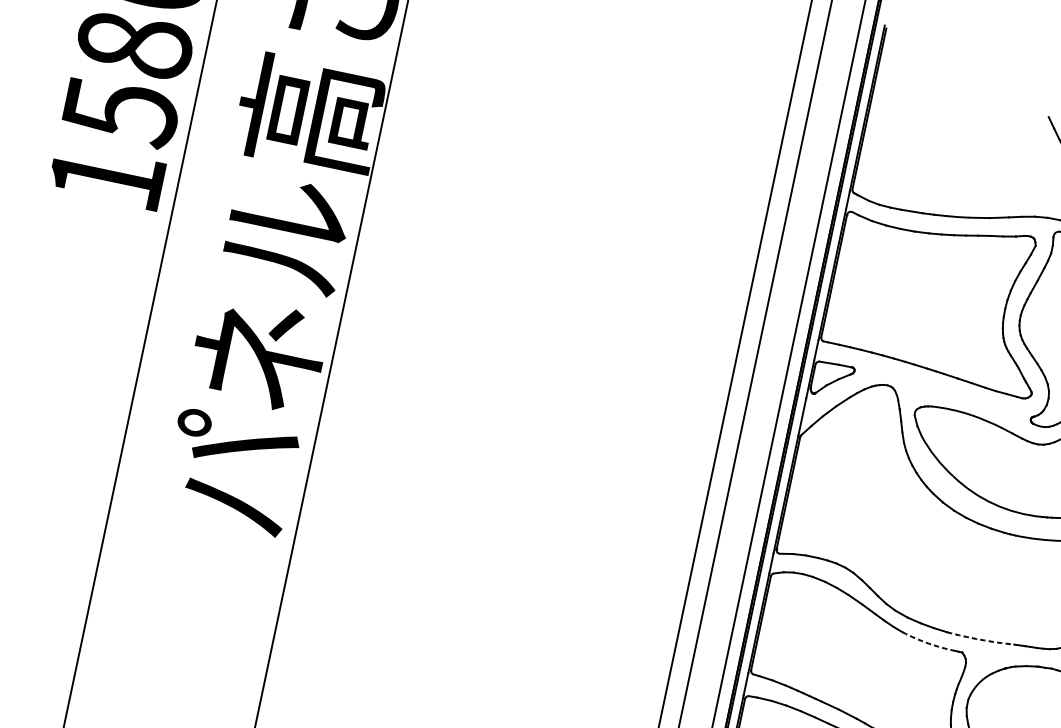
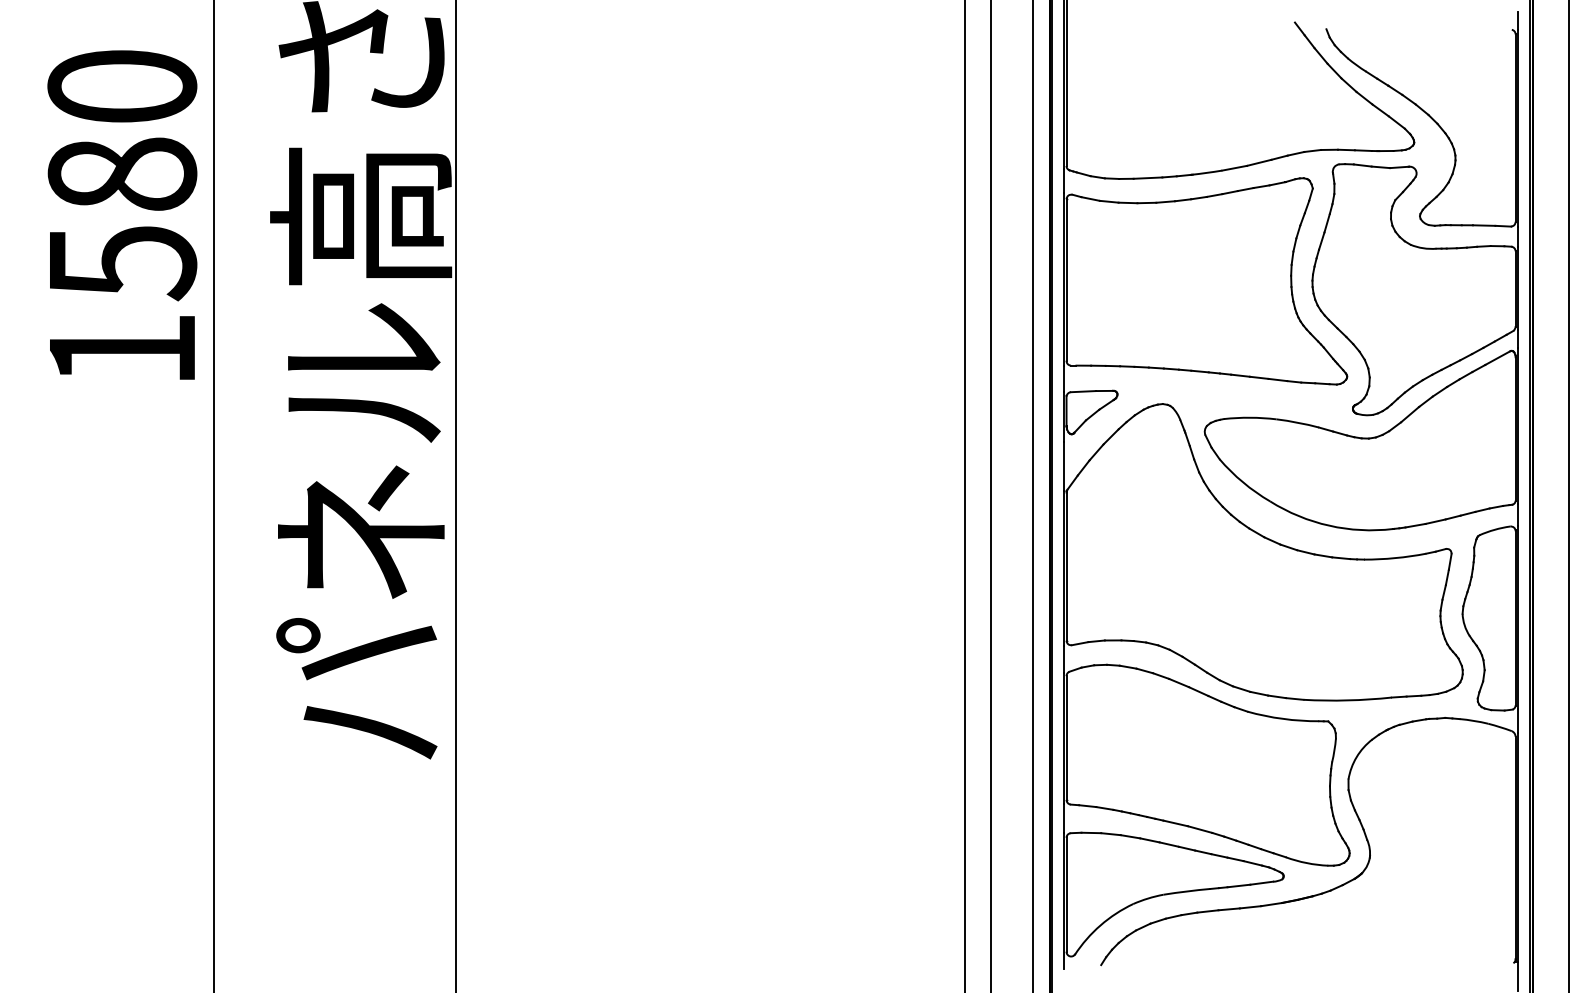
arc: (980, 639) -> (1347, 700), dashed -> solid
arc: (928, 643) -> (1283, 718), dashed -> solid

